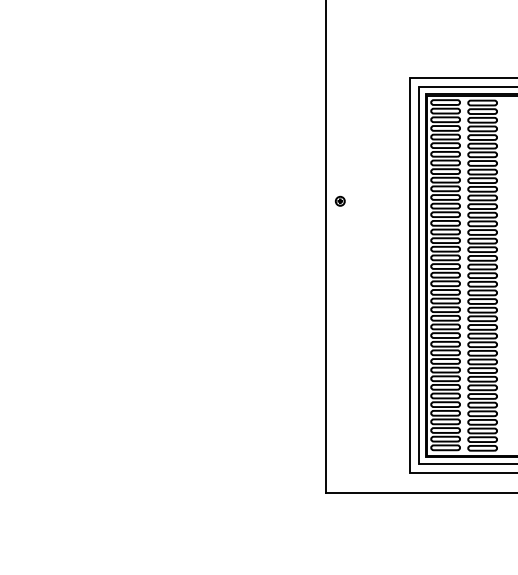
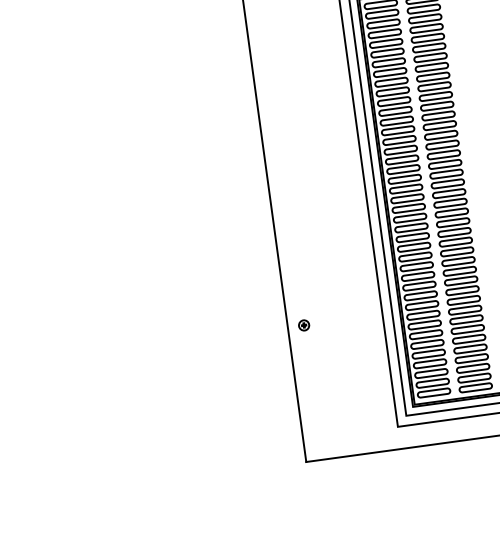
part: (339, 200) -> (303, 324), moved

